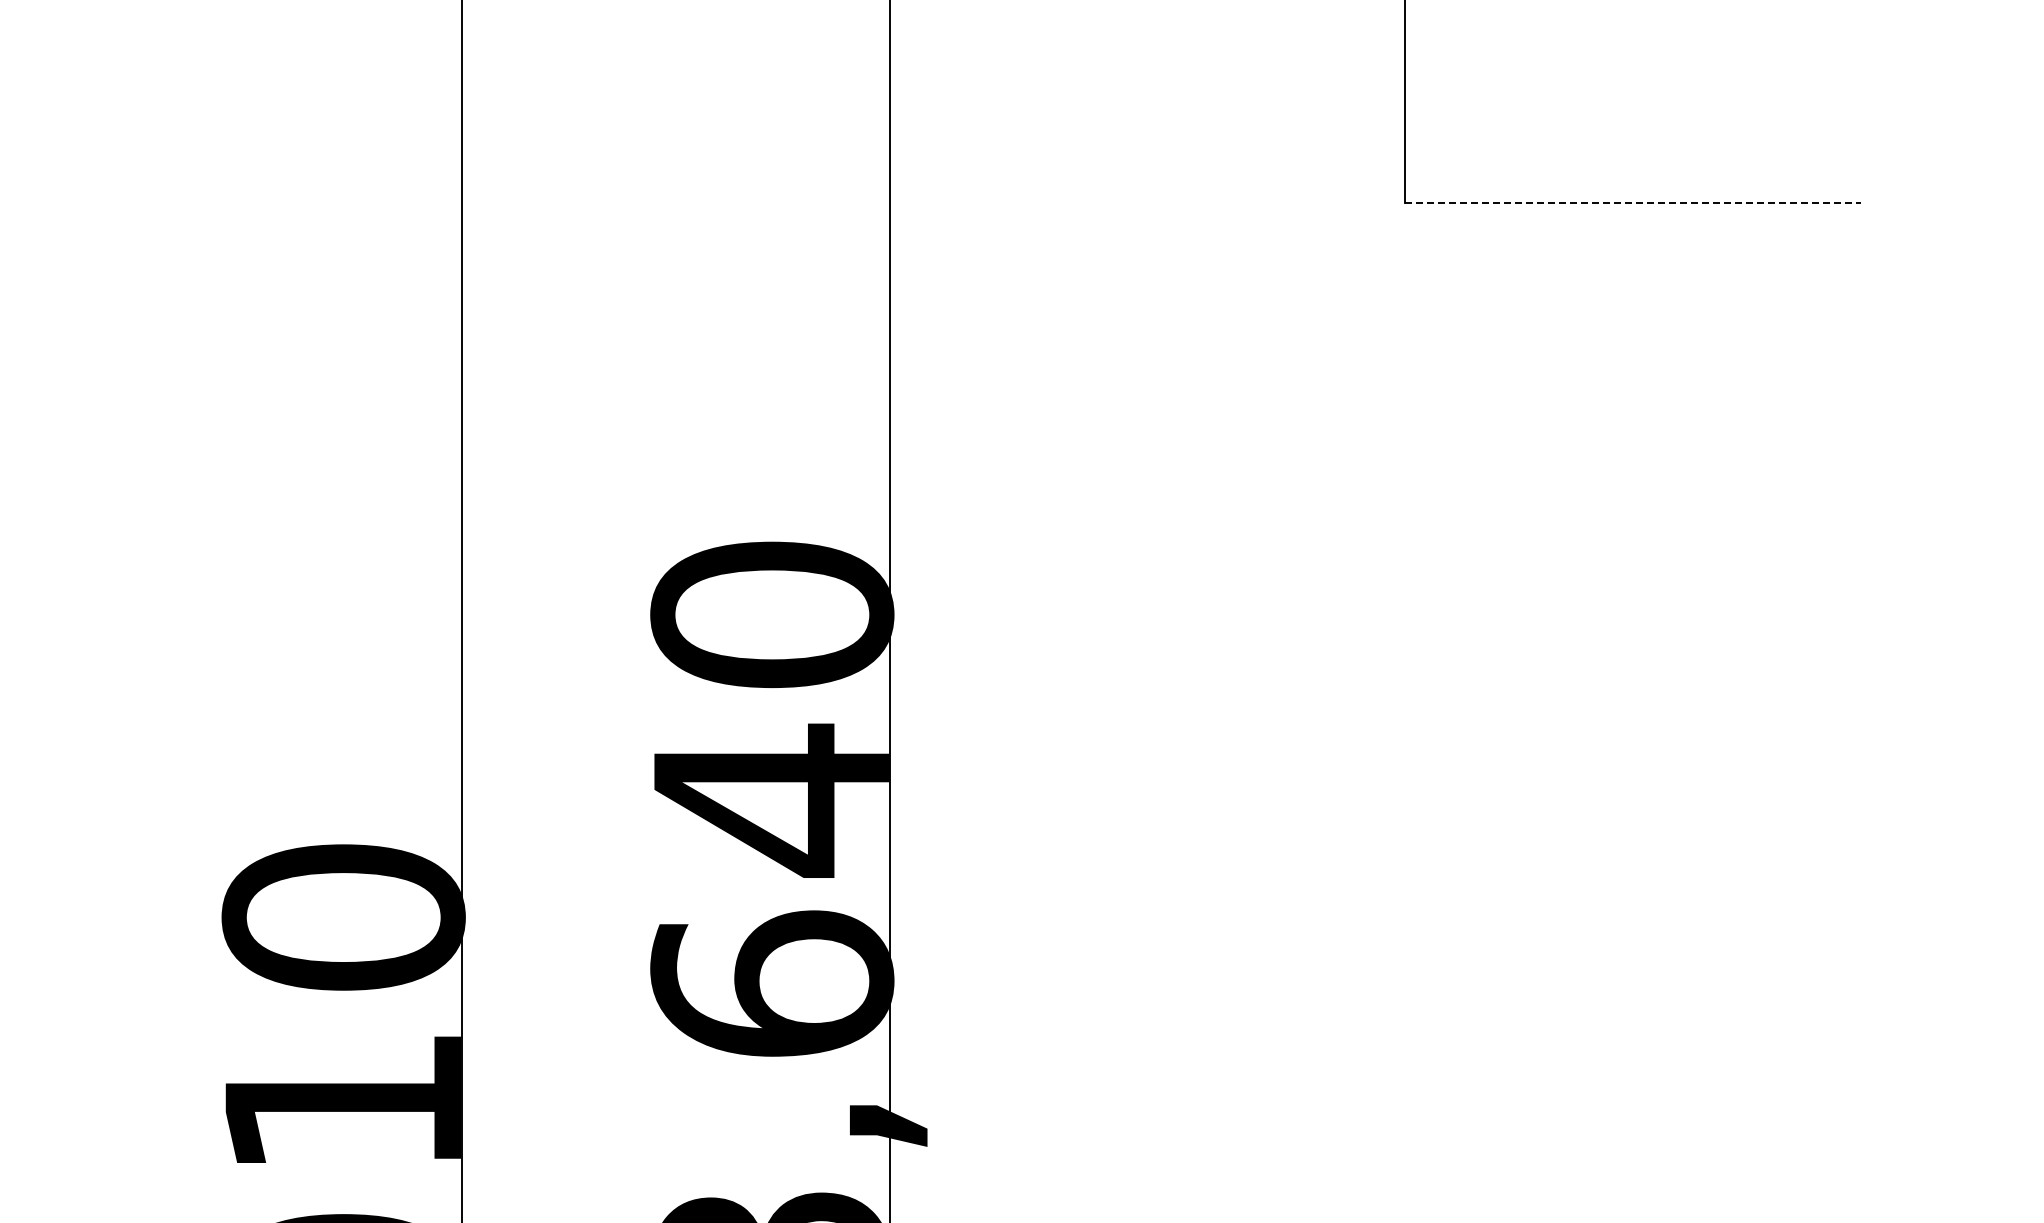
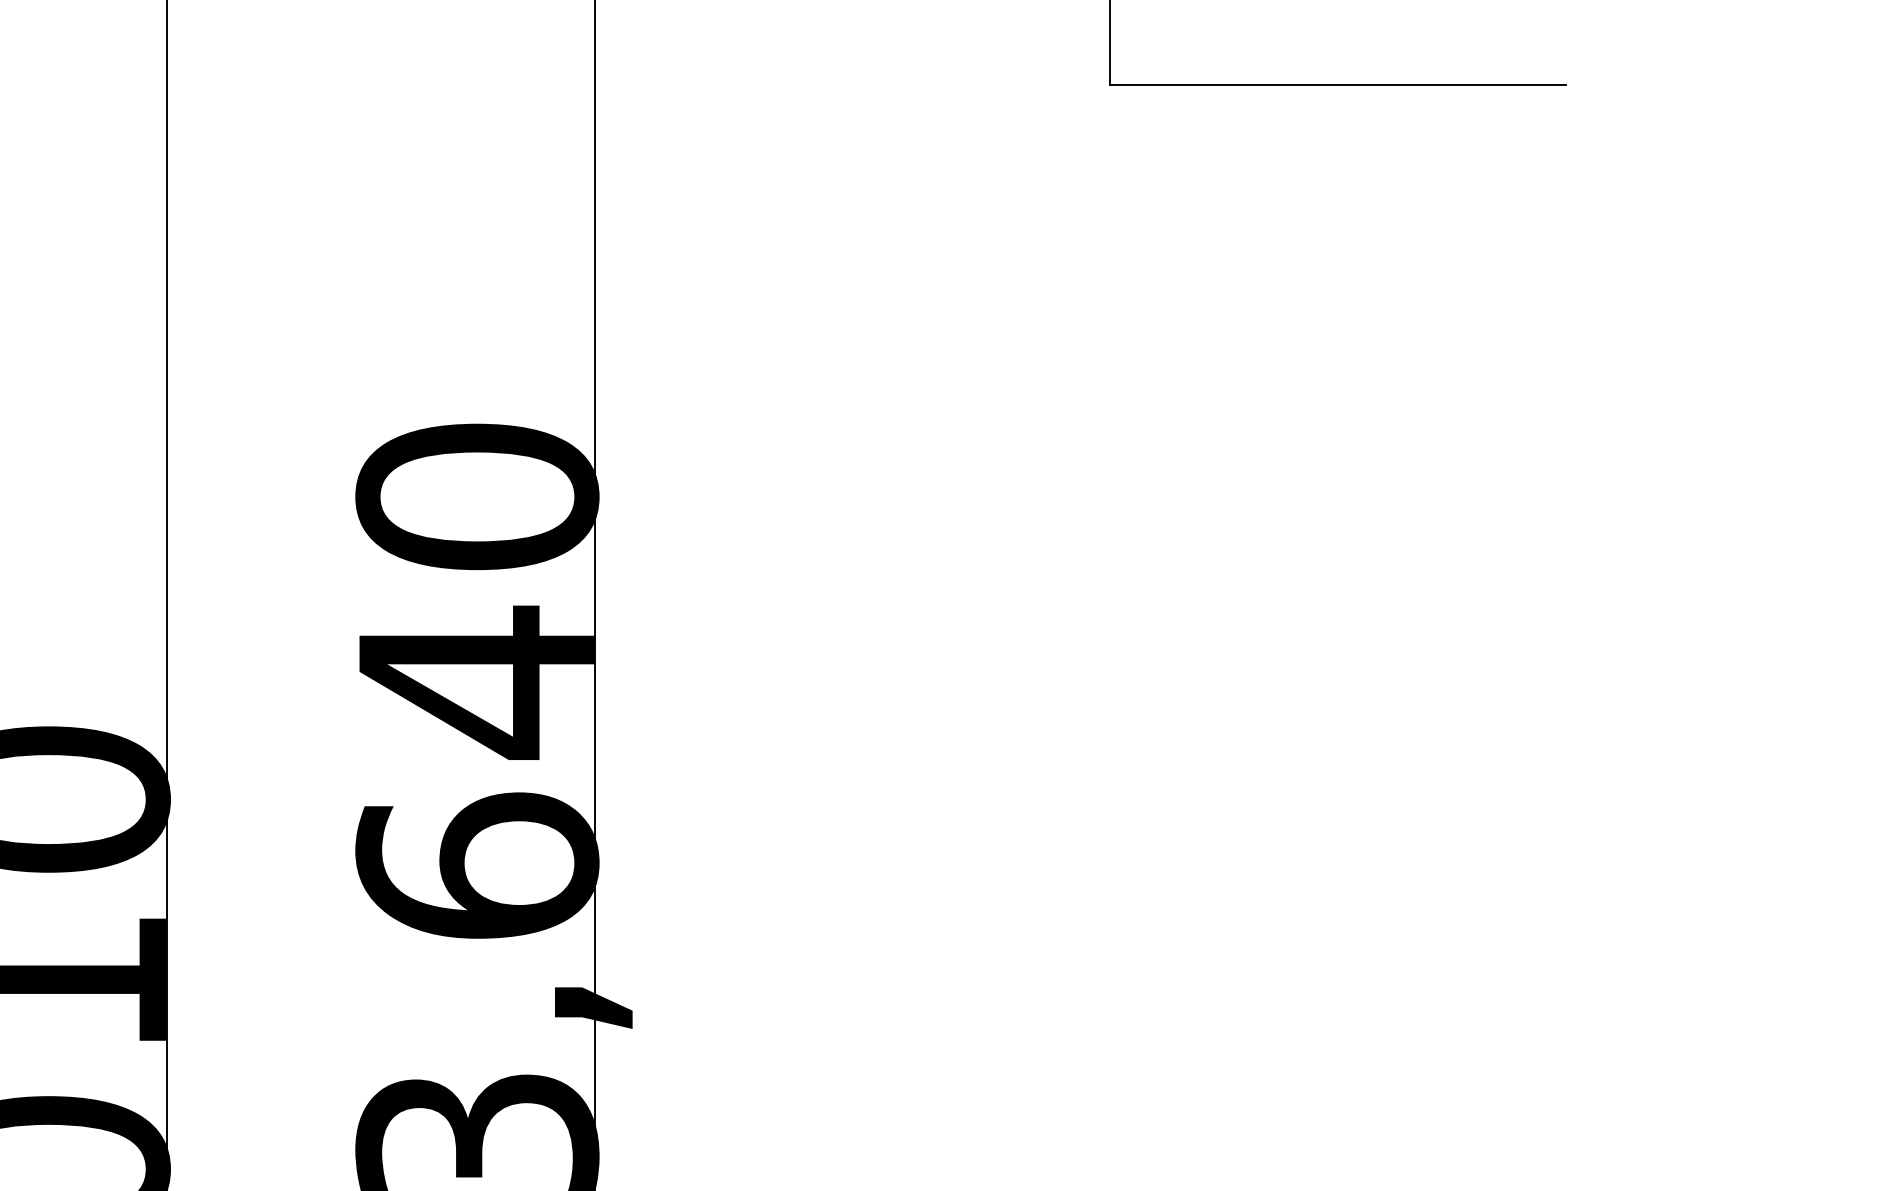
line: (1632, 202) -> (1337, 84), dashed -> solid

